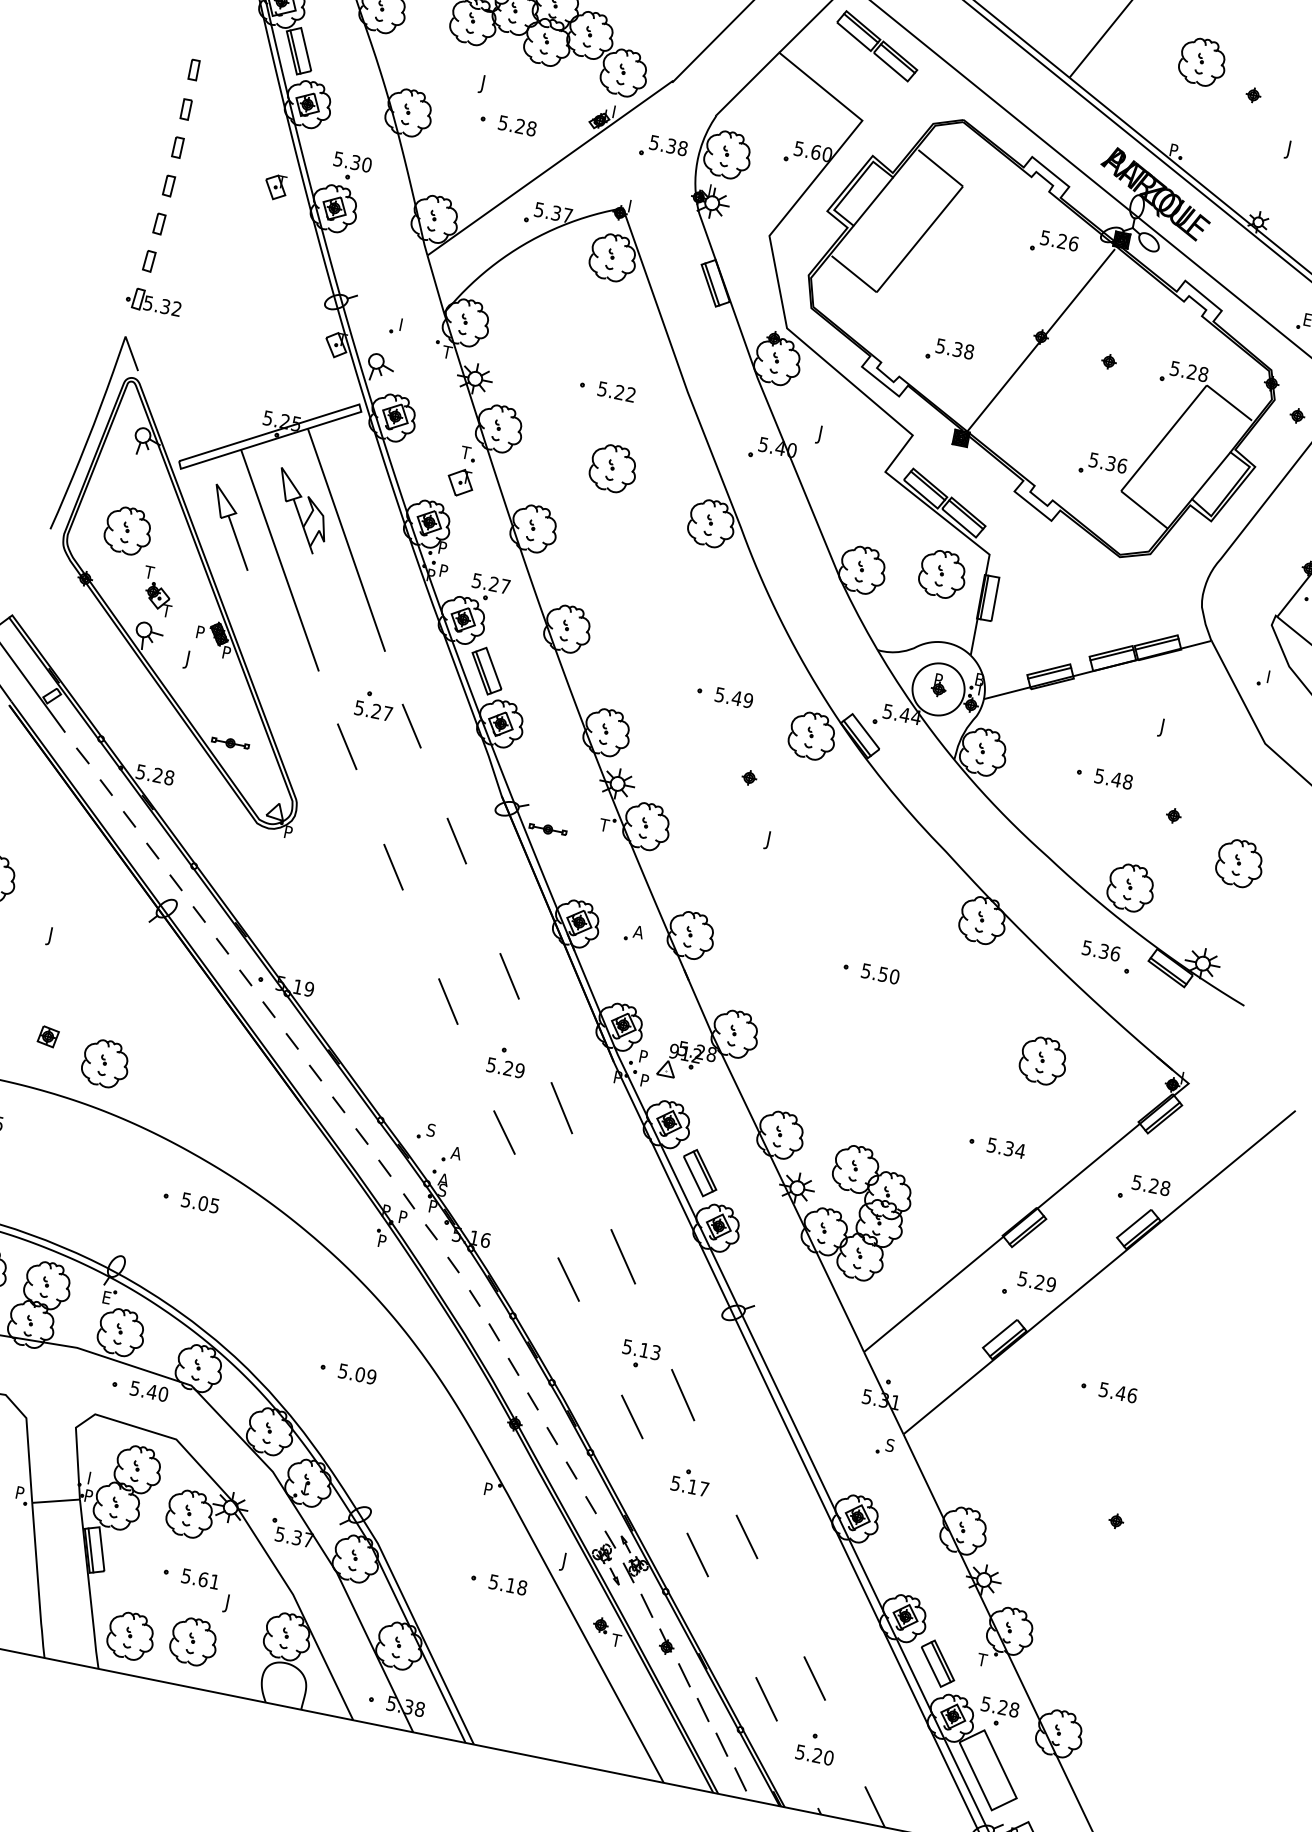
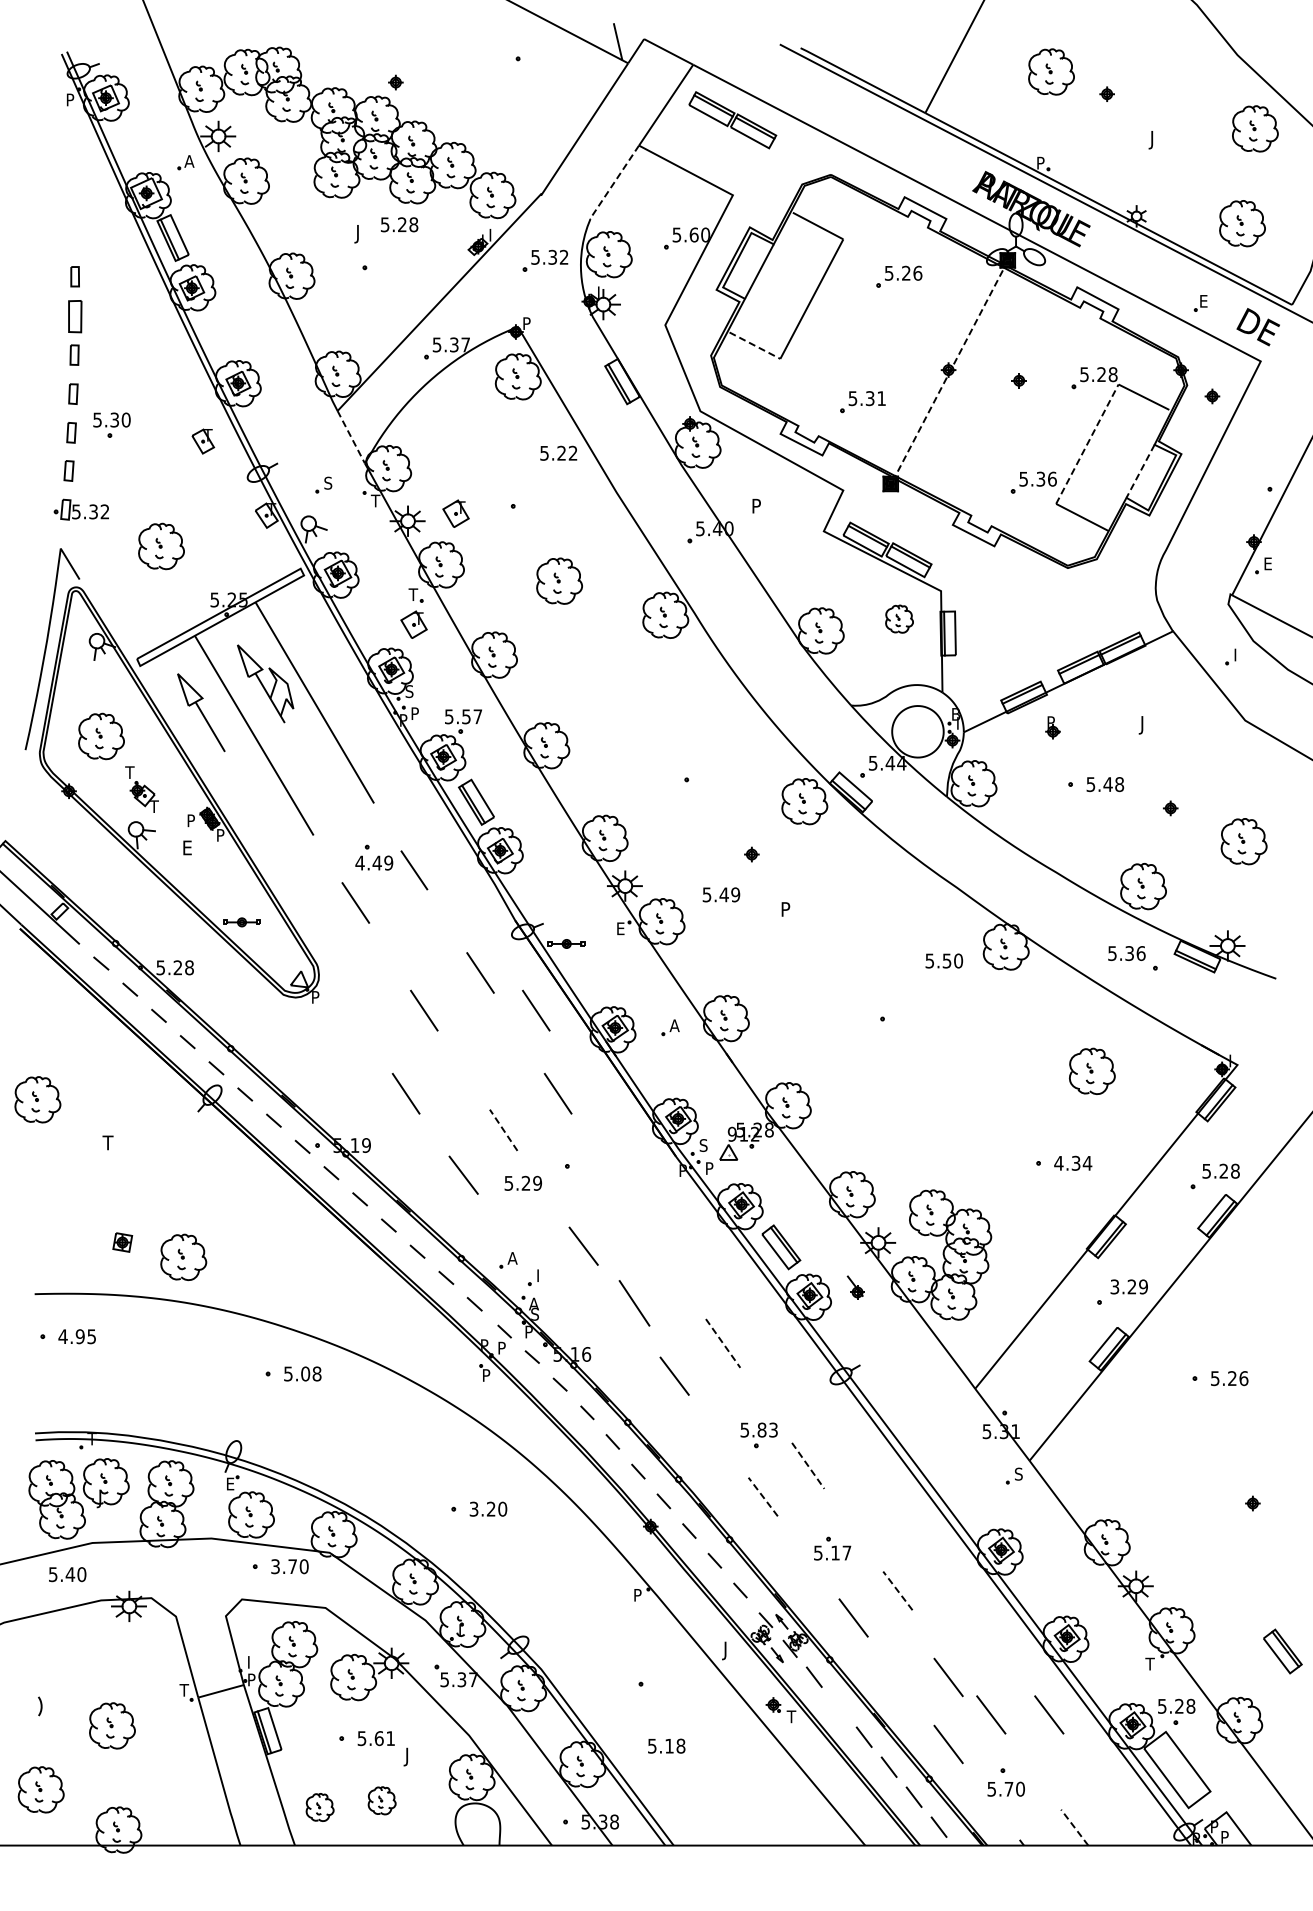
line: (747, 84) -> (614, 182), solid -> dashed
part: (185, 109) -> (74, 316), size x1.6
text: (517, 125) -> (399, 224), moved
text: (682, 148) -> (563, 257), 5.38 -> 5.32
part: (351, 166) -> (111, 424), moved
part: (276, 187) -> (203, 441), moved
text: (633, 203) -> (527, 320), I -> P
part: (1054, 243) -> (899, 276), moved
line: (853, 273) -> (754, 345), solid -> dashed
line: (435, 284) -> (351, 437), solid -> dashed
text: (404, 324) -> (328, 482), I -> S
line: (1040, 340) -> (948, 373), solid -> dashed
text: (969, 351) -> (881, 398), 5.38 -> 5.31
part: (225, 354) -> (161, 546), added
part: (523, 380) -> (455, 513), added
text: (616, 391) -> (558, 452), moved
text: (821, 434) -> (754, 507), J -> P
line: (1164, 437) -> (1087, 443), solid -> dashed
line: (1211, 475) -> (1140, 471), solid -> dashed
text: (442, 547) -> (409, 691), P -> S
part: (942, 573) -> (899, 618), size x0.6
text: (494, 584) -> (466, 716), 5.27 -> 5.57
text: (189, 659) -> (185, 849), J -> E
part: (938, 685) -> (1052, 727), moved
text: (734, 697) -> (721, 894), moved
text: (373, 710) -> (374, 862), 5.27 -> 4.49
text: (604, 824) -> (620, 928), T -> E
text: (770, 840) -> (784, 911), J -> P
line: (504, 889) -> (536, 1010), added
text: (52, 936) -> (107, 1144), J -> T
line: (358, 945) -> (405, 1093), added
text: (879, 973) -> (943, 960), moved
line: (448, 1001) -> (503, 1130), solid -> dashed
line: (399, 1037) -> (463, 1174), added
text: (643, 1056) -> (703, 1145), P -> S
text: (505, 1066) -> (522, 1182), moved
line: (561, 1108) -> (634, 1303), moved
text: (431, 1129) -> (512, 1257), S -> A
text: (991, 1145) -> (1058, 1163), 5.34 -> 4.34
text: (456, 1153) -> (541, 1275), A -> I
text: (214, 1205) -> (316, 1373), 5.05 -> 5.08
line: (623, 1256) -> (723, 1343), solid -> dashed
text: (1023, 1278) -> (1115, 1286), 5.29 -> 3.29
text: (644, 1349) -> (761, 1429), 5.13 -> 5.83
text: (357, 1373) -> (488, 1508), 5.09 -> 3.20
text: (143, 1390) -> (284, 1566), 5.40 -> 3.70
text: (1121, 1393) -> (1232, 1378), 5.46 -> 5.26
line: (683, 1395) -> (808, 1466), solid -> dashed
line: (631, 1416) -> (762, 1496), solid -> dashed
text: (20, 1493) -> (184, 1690), P -> T
line: (746, 1536) -> (897, 1590), solid -> dashed
text: (508, 1584) -> (666, 1745), moved
line: (779, 1632) -> (948, 1677), added
part: (130, 1636) -> (319, 1807), size x0.6
part: (193, 1641) -> (381, 1800), size x0.6
part: (665, 1641) -> (855, 1287), moved
part: (937, 1663) -> (1282, 1651), moved
line: (872, 1689) -> (1049, 1714), added
text: (817, 1754) -> (1008, 1788), 5.20 -> 5.70
line: (874, 1806) -> (1074, 1827), solid -> dashed

